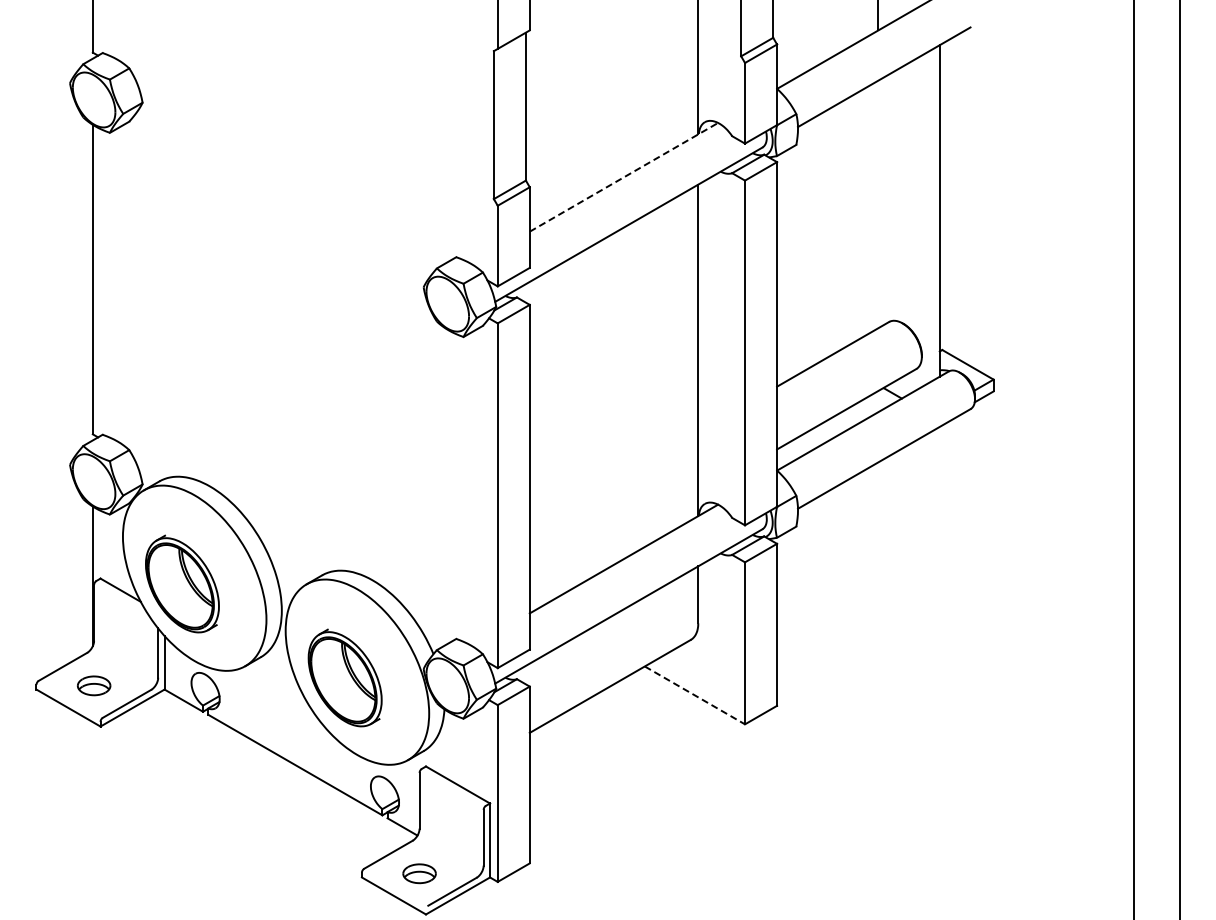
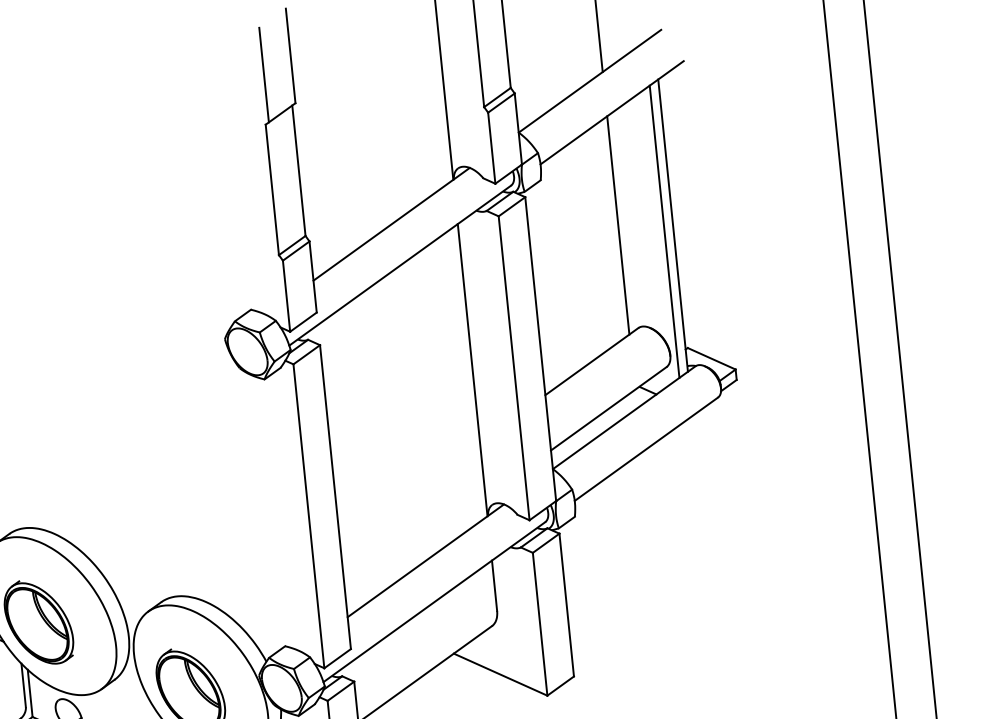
line: (623, 177) -> (391, 224), dashed -> solid
line: (878, 204) -> (618, 225), added
line: (929, 216) -> (664, 231), added
line: (694, 695) -> (500, 674), dashed -> solid

